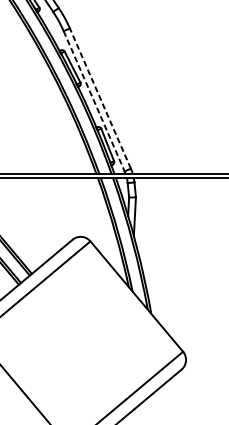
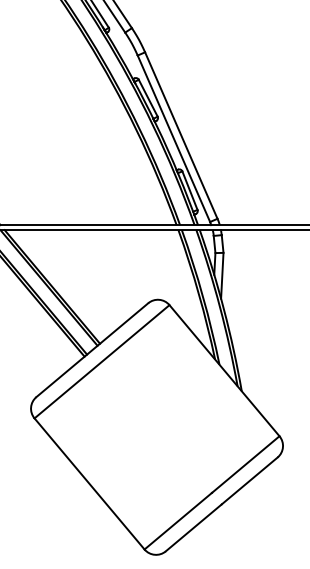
line: (100, 98) -> (181, 135), dashed -> solid
line: (93, 101) -> (173, 138), dashed -> solid

